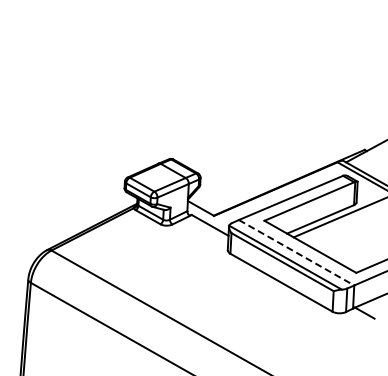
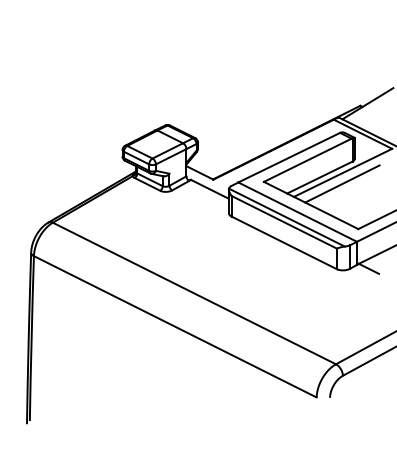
line: (342, 226) -> (342, 183), added
line: (297, 253) -> (298, 212), dashed -> solid

